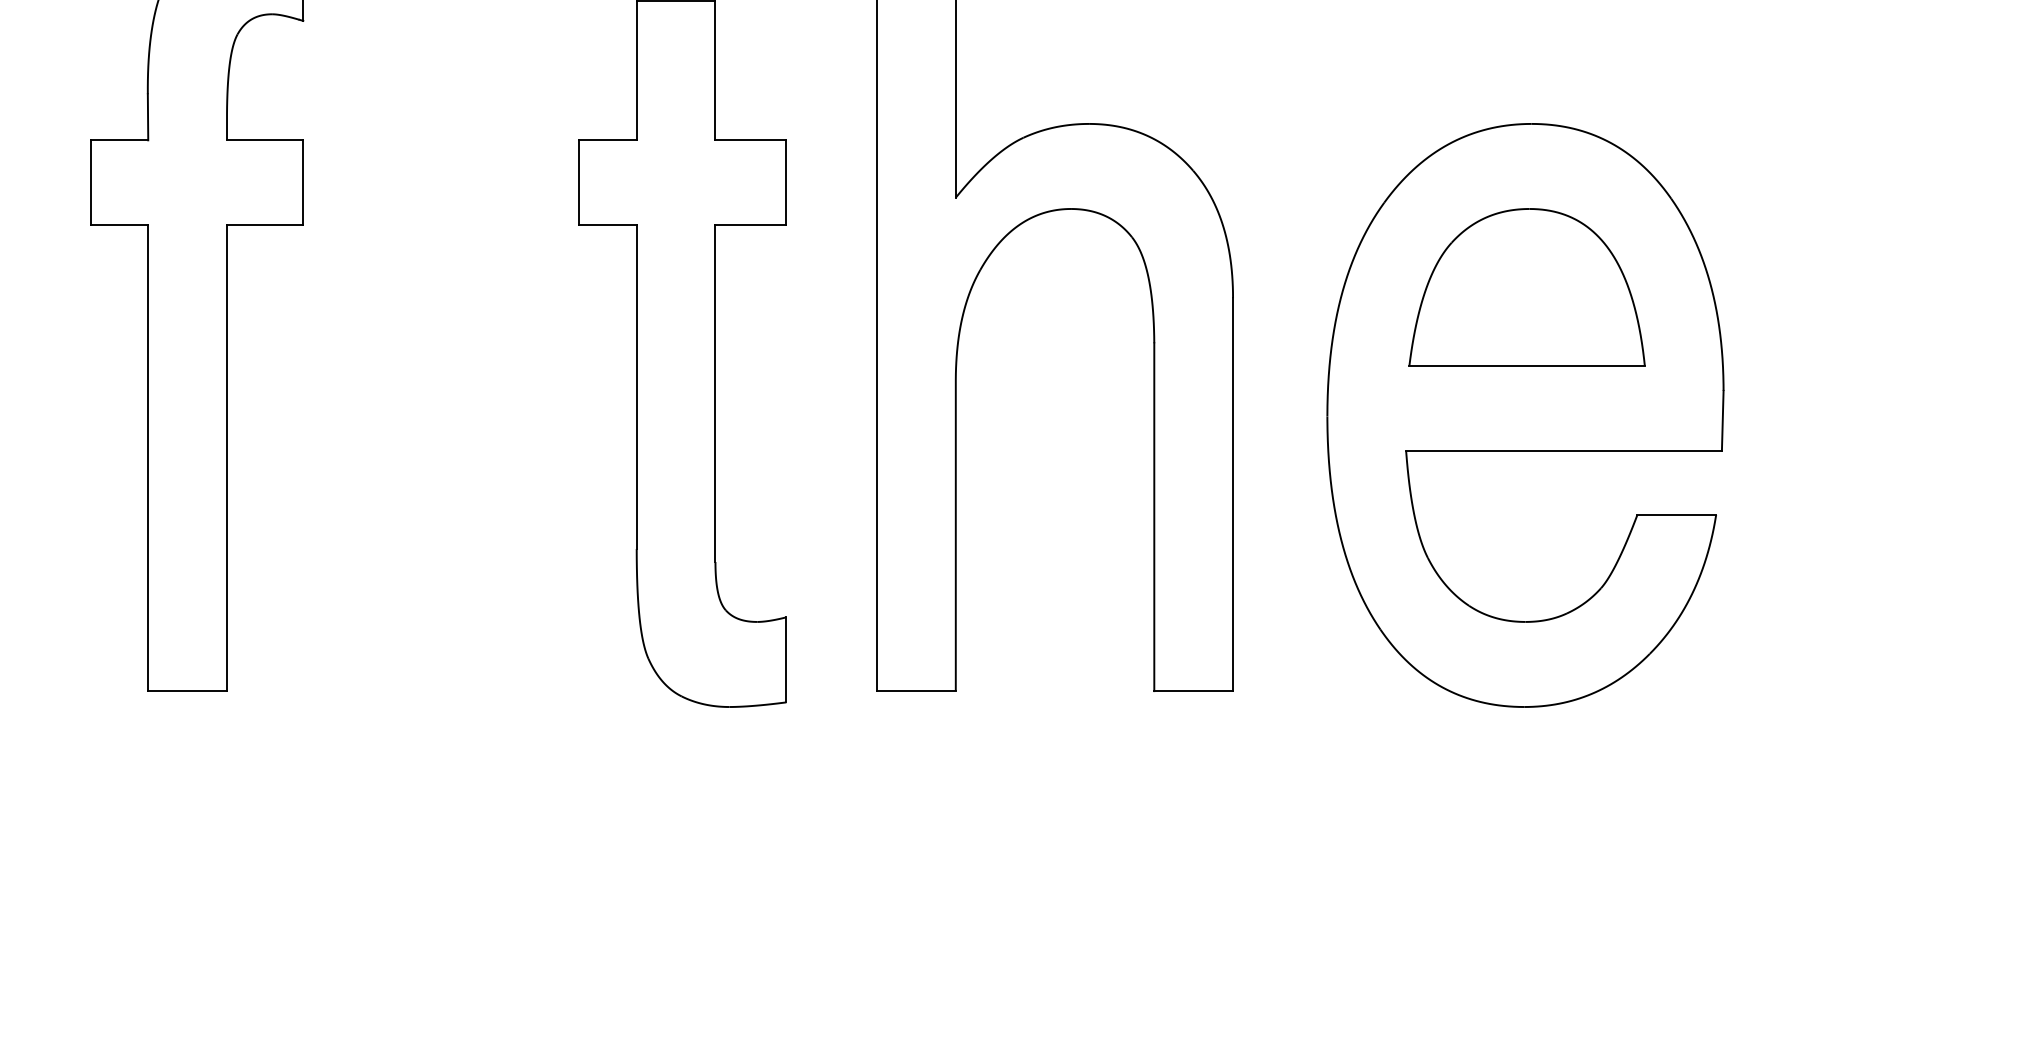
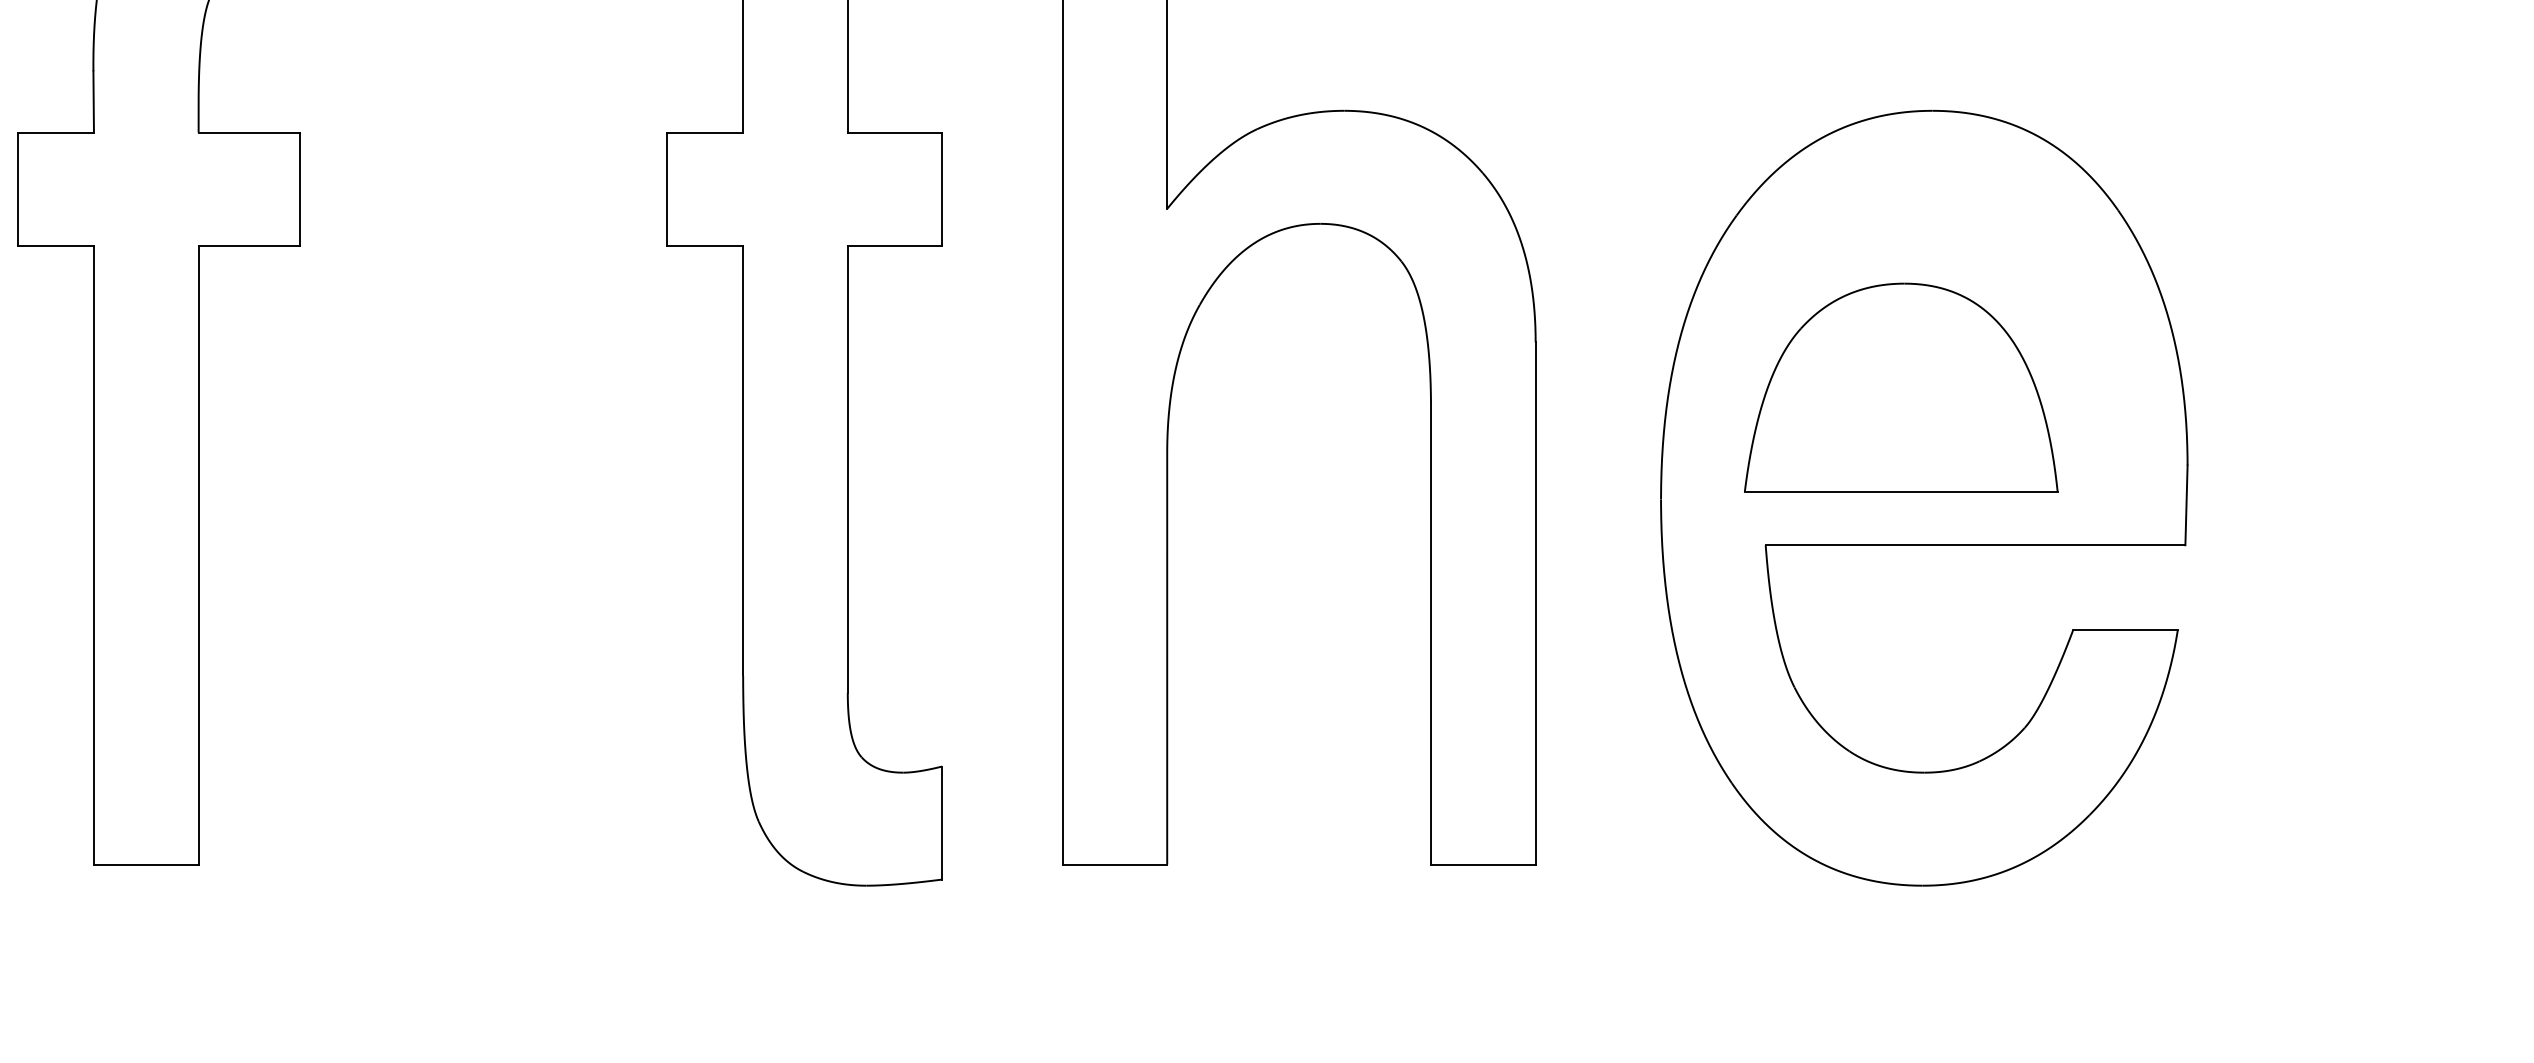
part: (1526, 287) -> (1900, 387), moved

